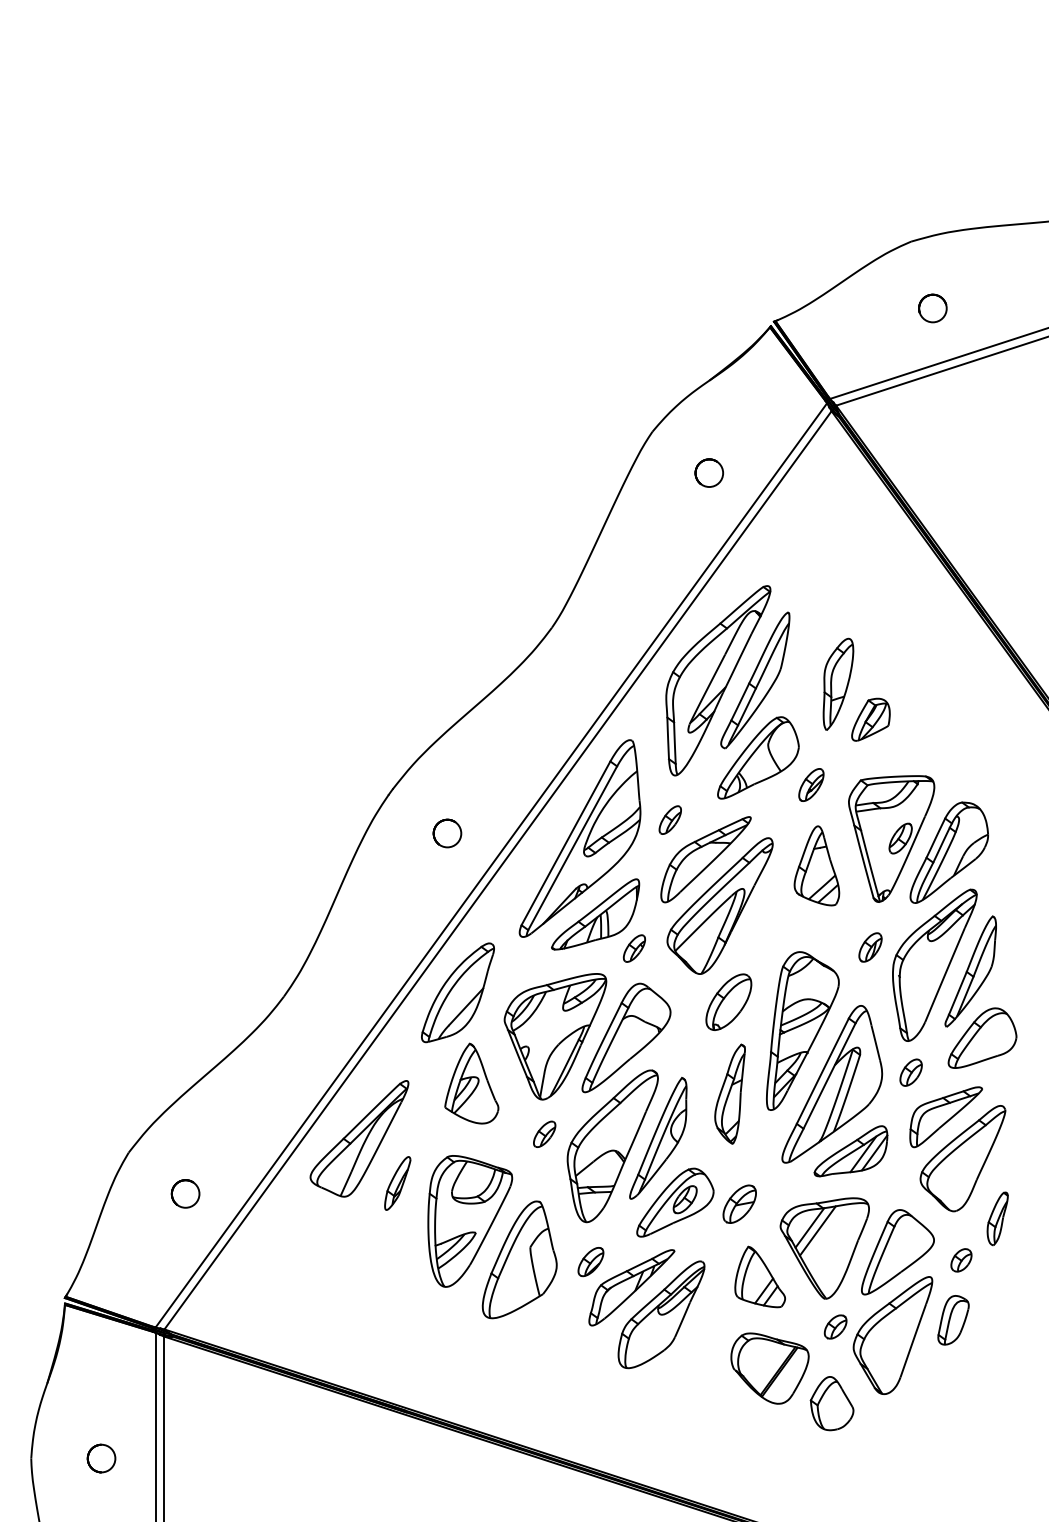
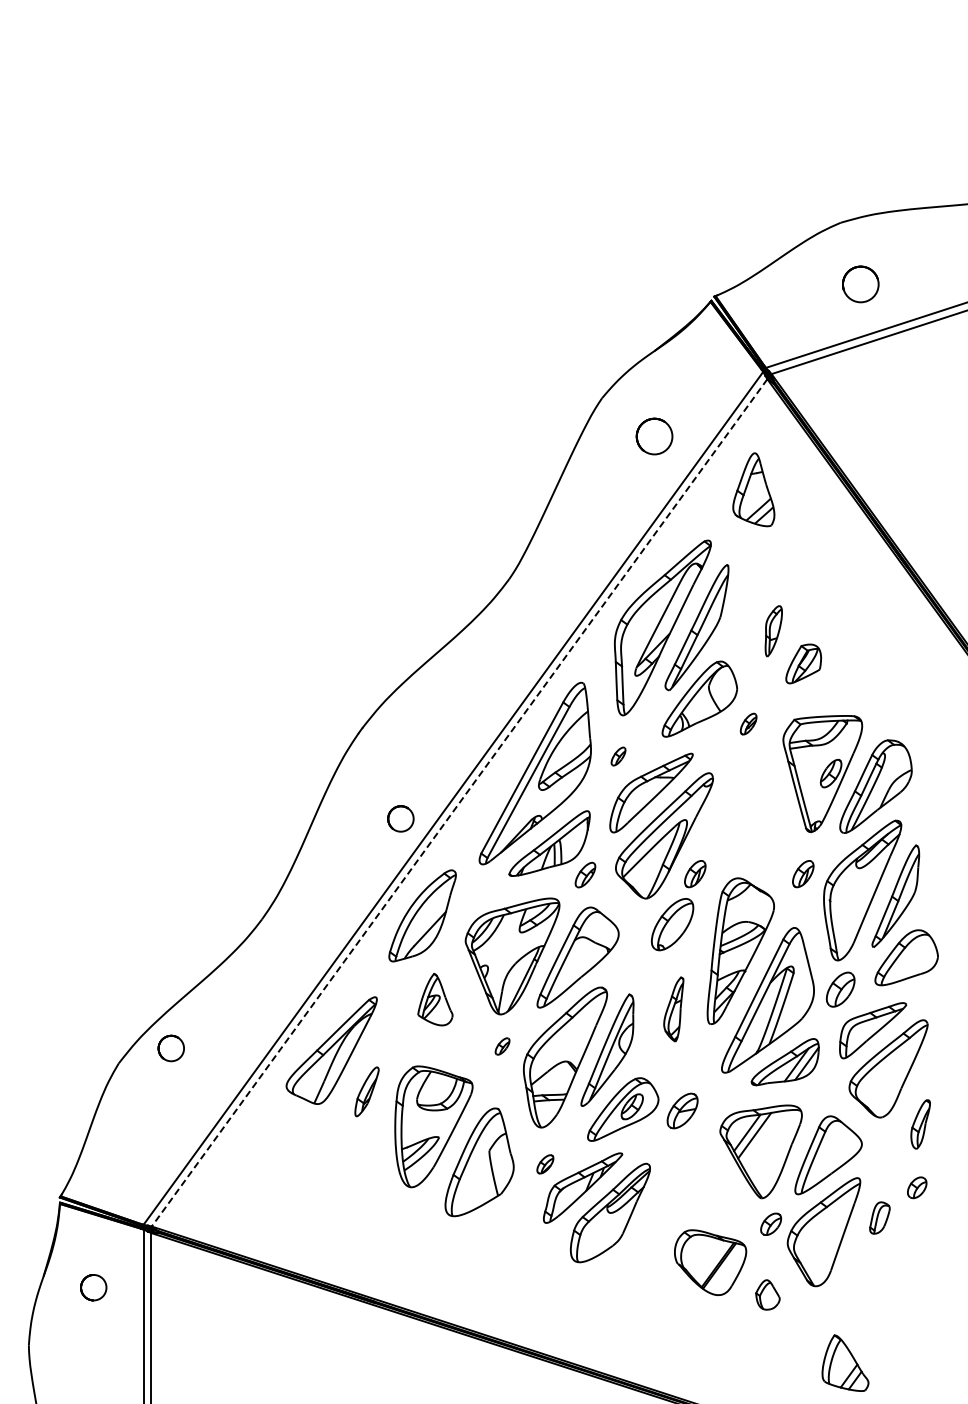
part: (932, 308) -> (860, 284), size x1.4
part: (709, 472) -> (654, 435), size x1.4
part: (838, 684) -> (773, 631), size x0.6
part: (811, 784) -> (748, 723), size x0.7
part: (670, 820) -> (618, 756), size x0.7
circle: (447, 833) -> (400, 818), moved
part: (816, 865) -> (753, 489), moved
line: (497, 869) -> (459, 802), solid -> dashed
part: (753, 947) -> (695, 874), added
part: (910, 1072) -> (840, 989), size x1.4
part: (471, 1083) -> (435, 999), size x0.7
part: (729, 1094) -> (673, 1009), size x0.7
part: (544, 1134) -> (502, 1046), size x0.7
part: (184, 1193) -> (170, 1048), moved
part: (961, 1260) -> (917, 1187), moved
part: (591, 1262) -> (545, 1164), size x0.7
part: (760, 1276) -> (845, 1362), moved
part: (953, 1319) -> (879, 1217), size x0.7
part: (831, 1403) -> (767, 1294), size x0.6
circle: (101, 1458) -> (93, 1287), moved

